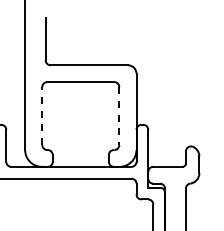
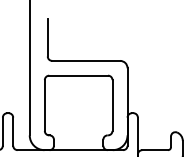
line: (42, 116) -> (44, 105), dashed -> solid
line: (119, 116) -> (112, 105), dashed -> solid

